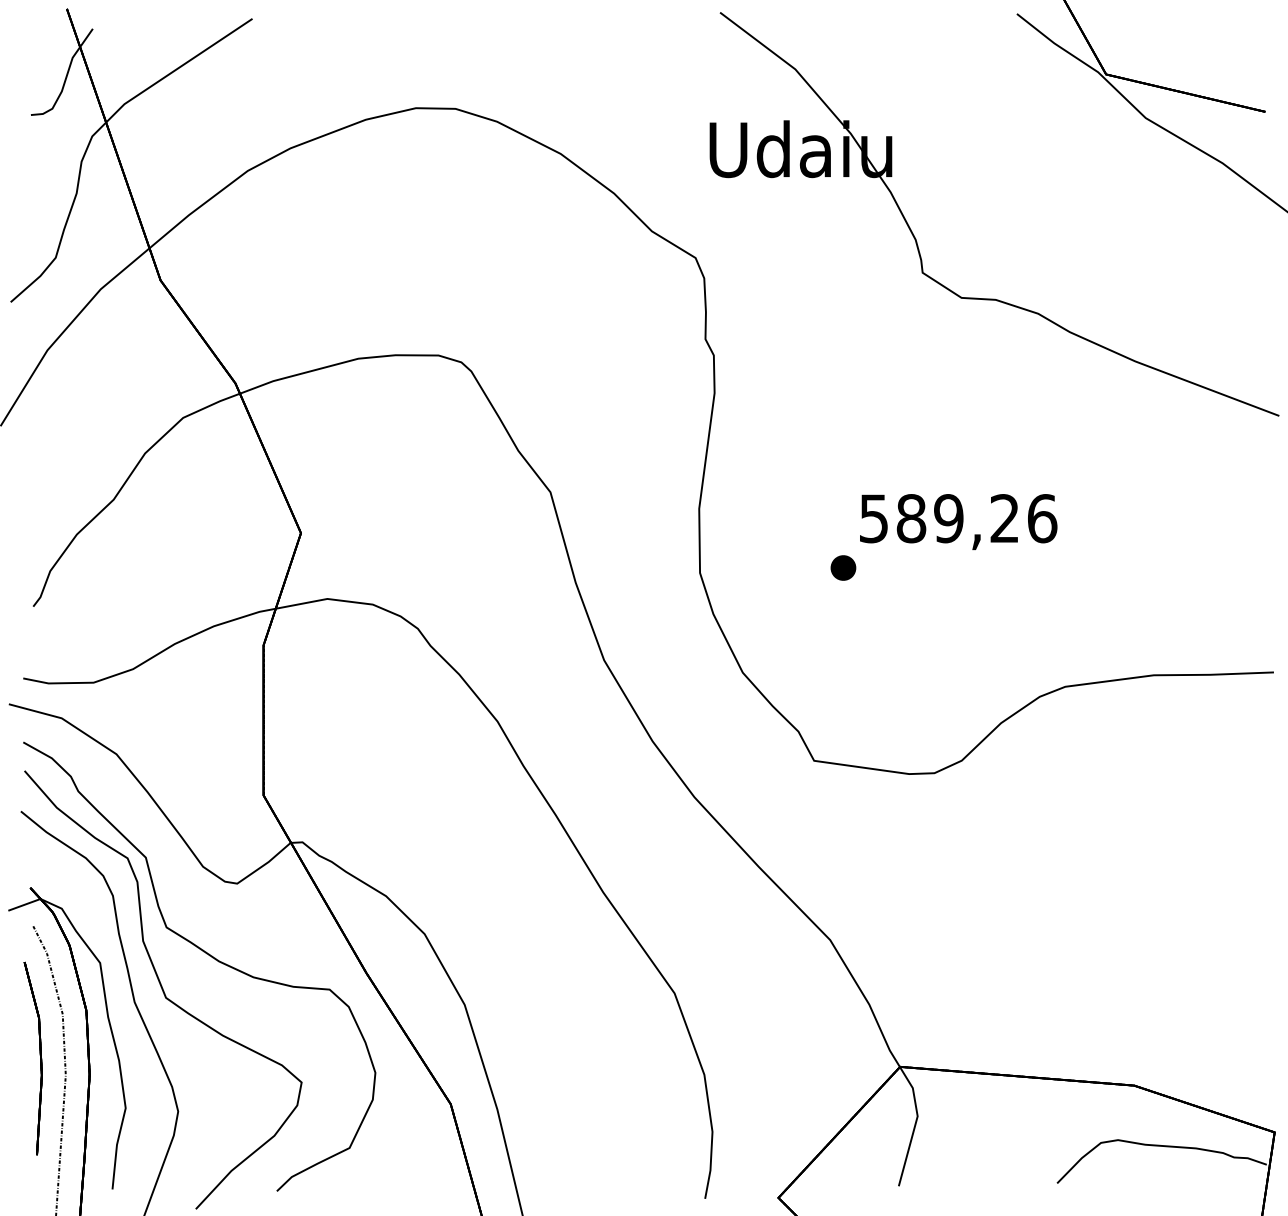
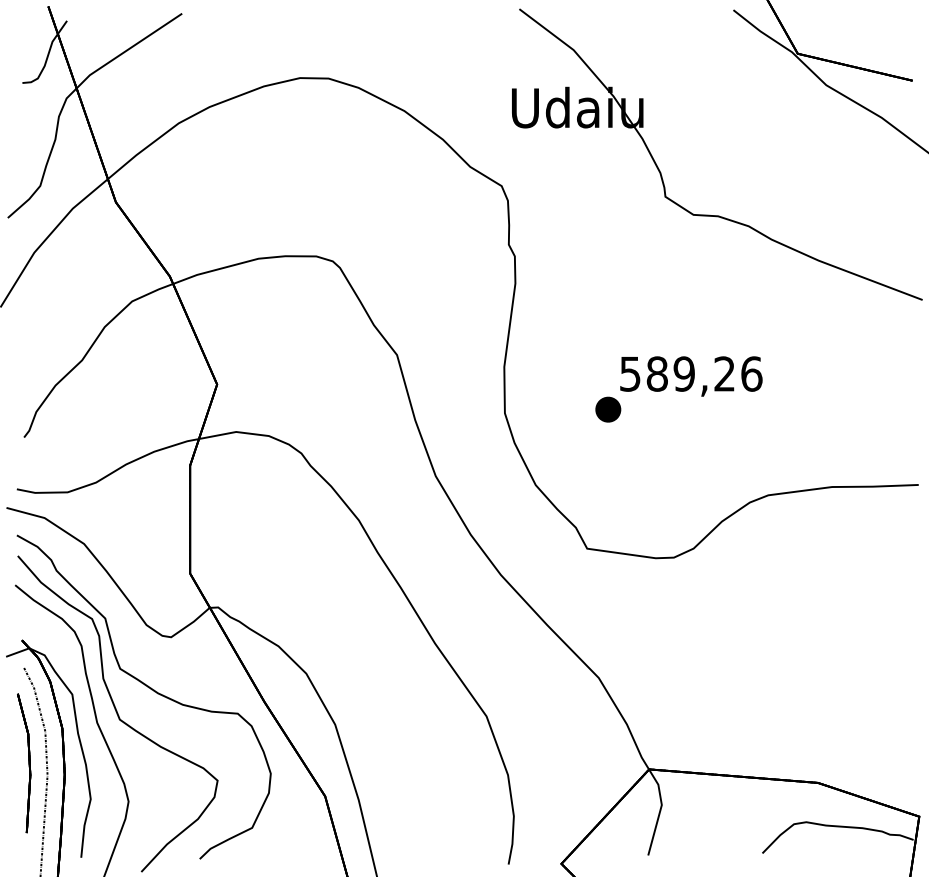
part: (843, 567) -> (608, 409), size x1.4

